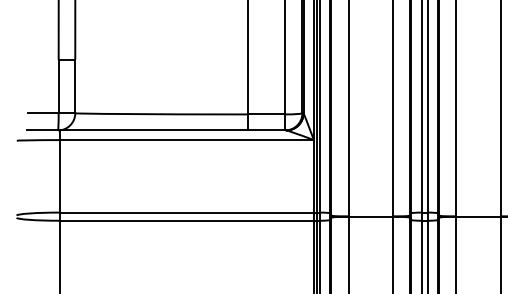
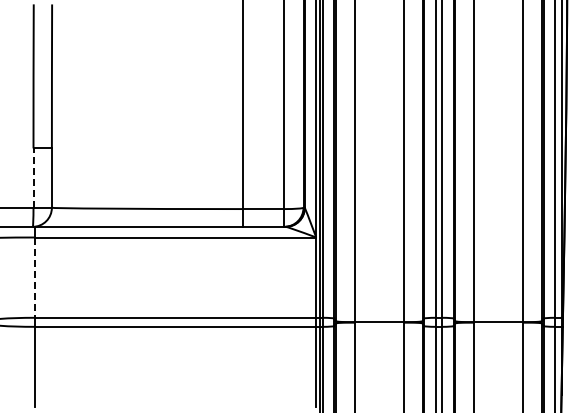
line: (58, 86) -> (33, 178), solid -> dashed
line: (59, 177) -> (34, 278), solid -> dashed

